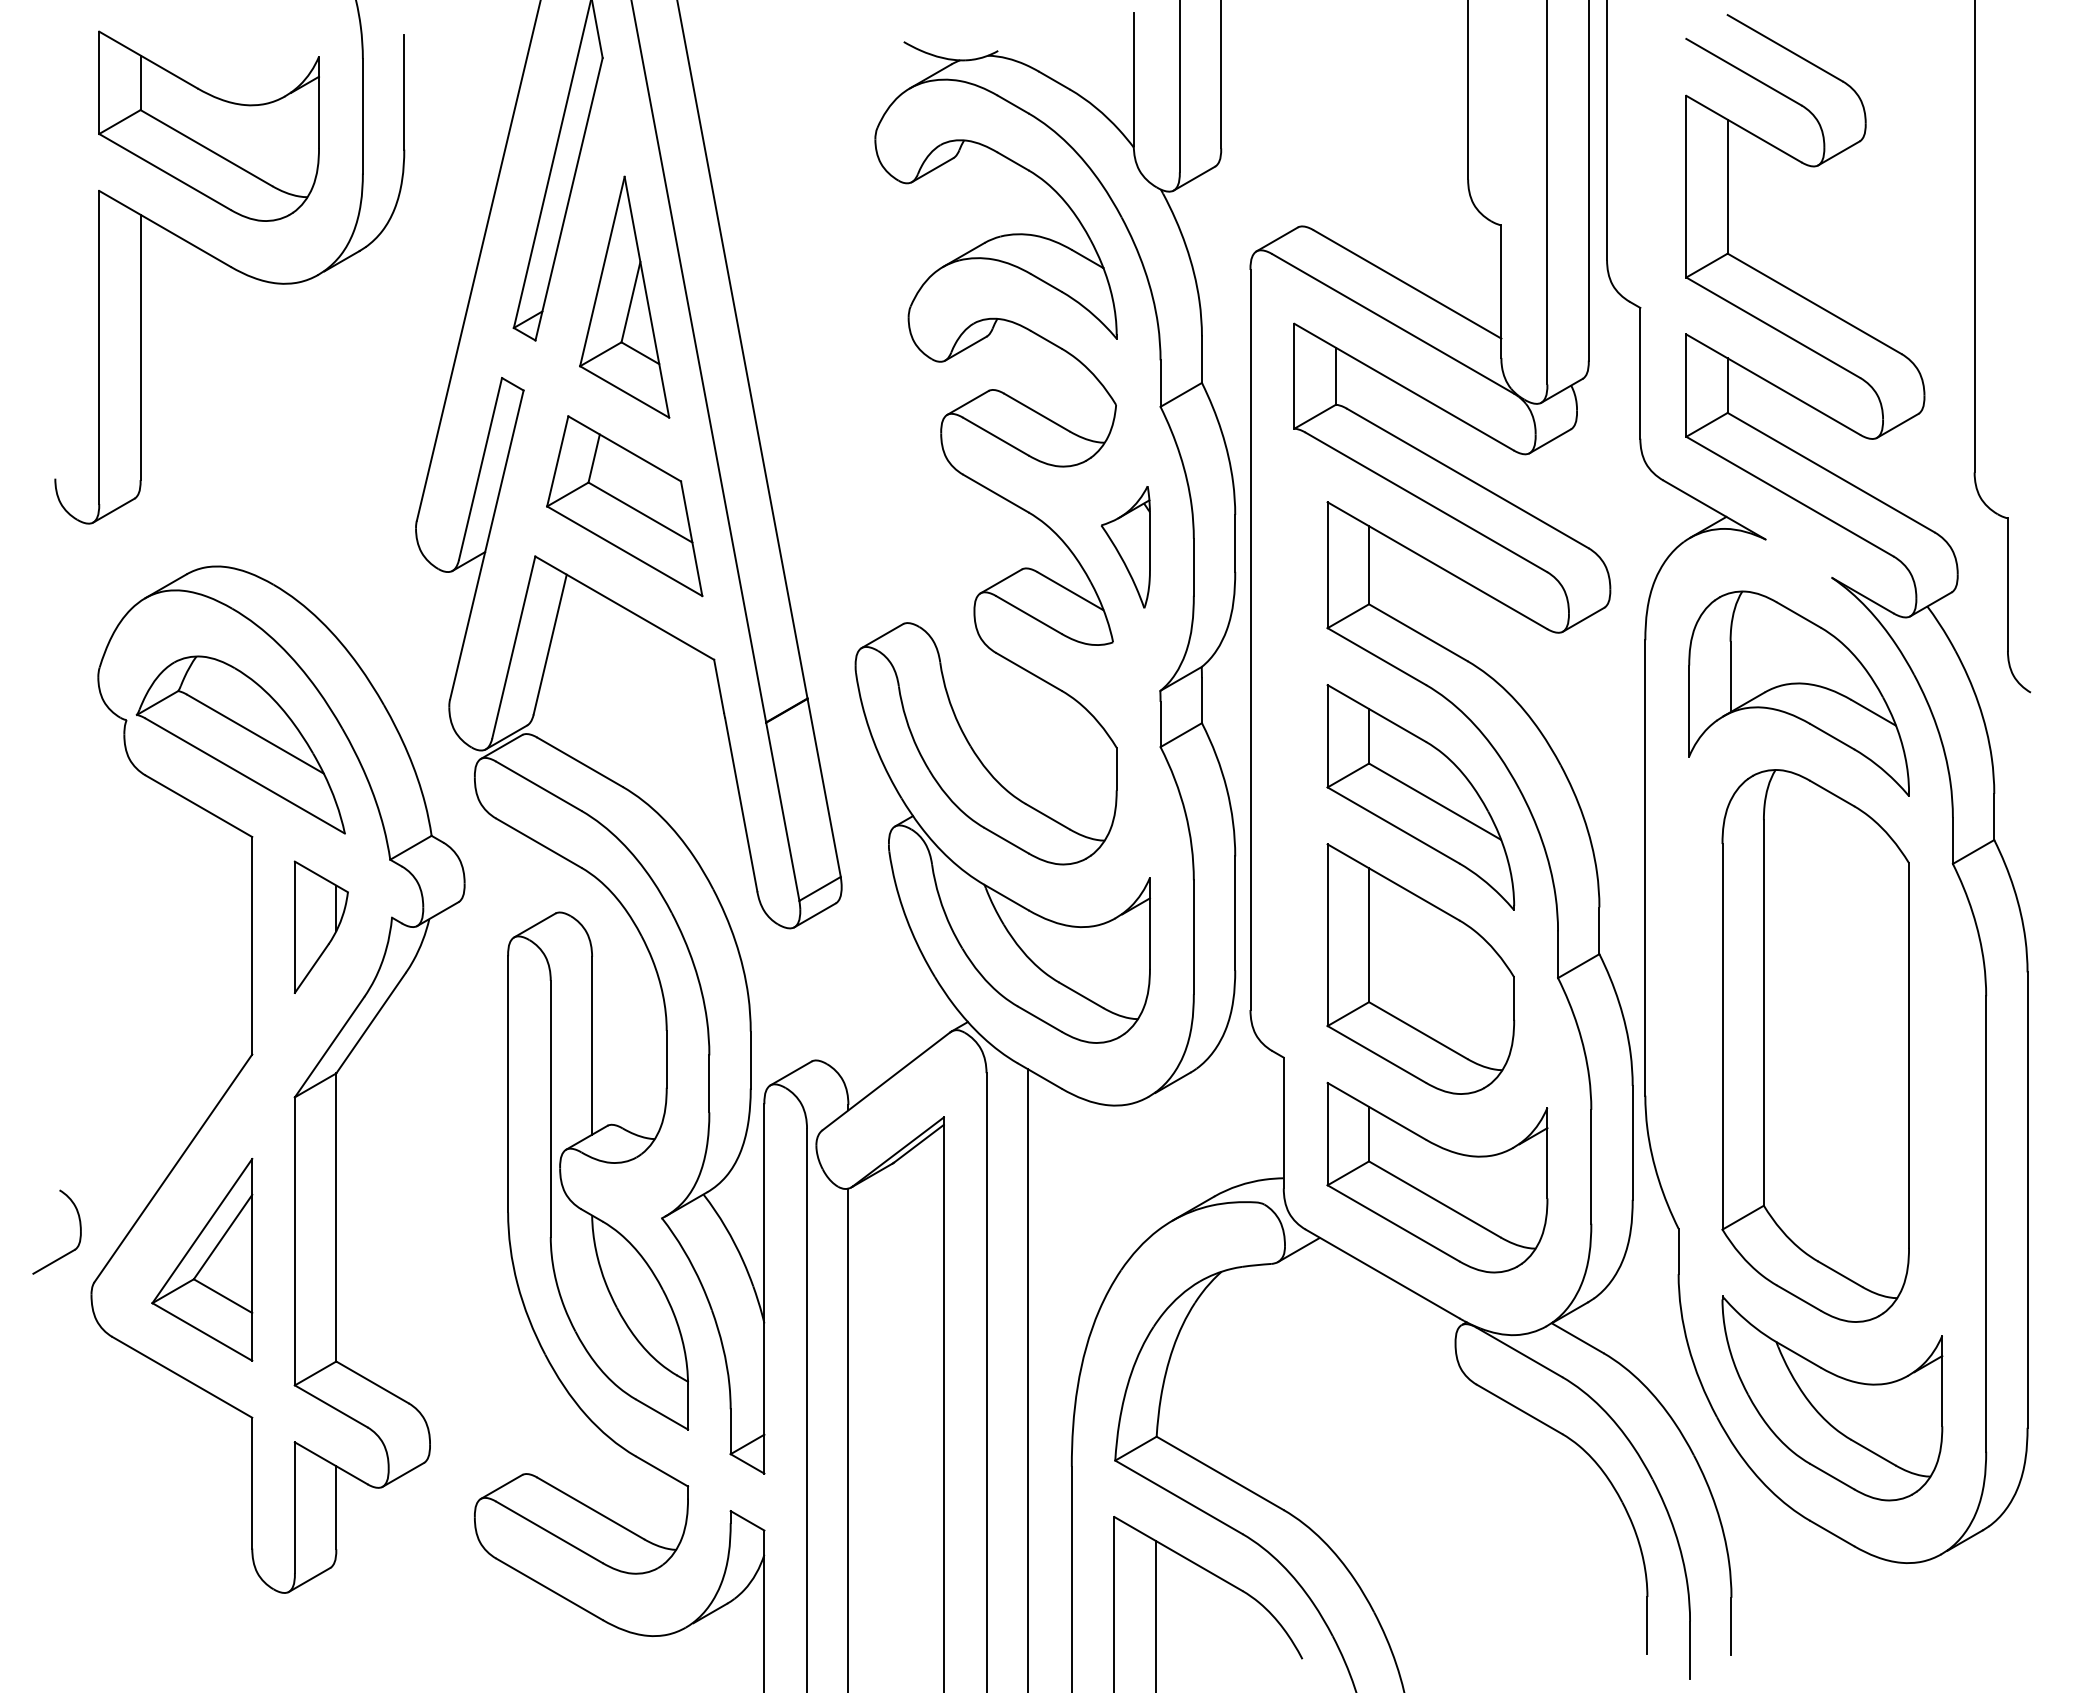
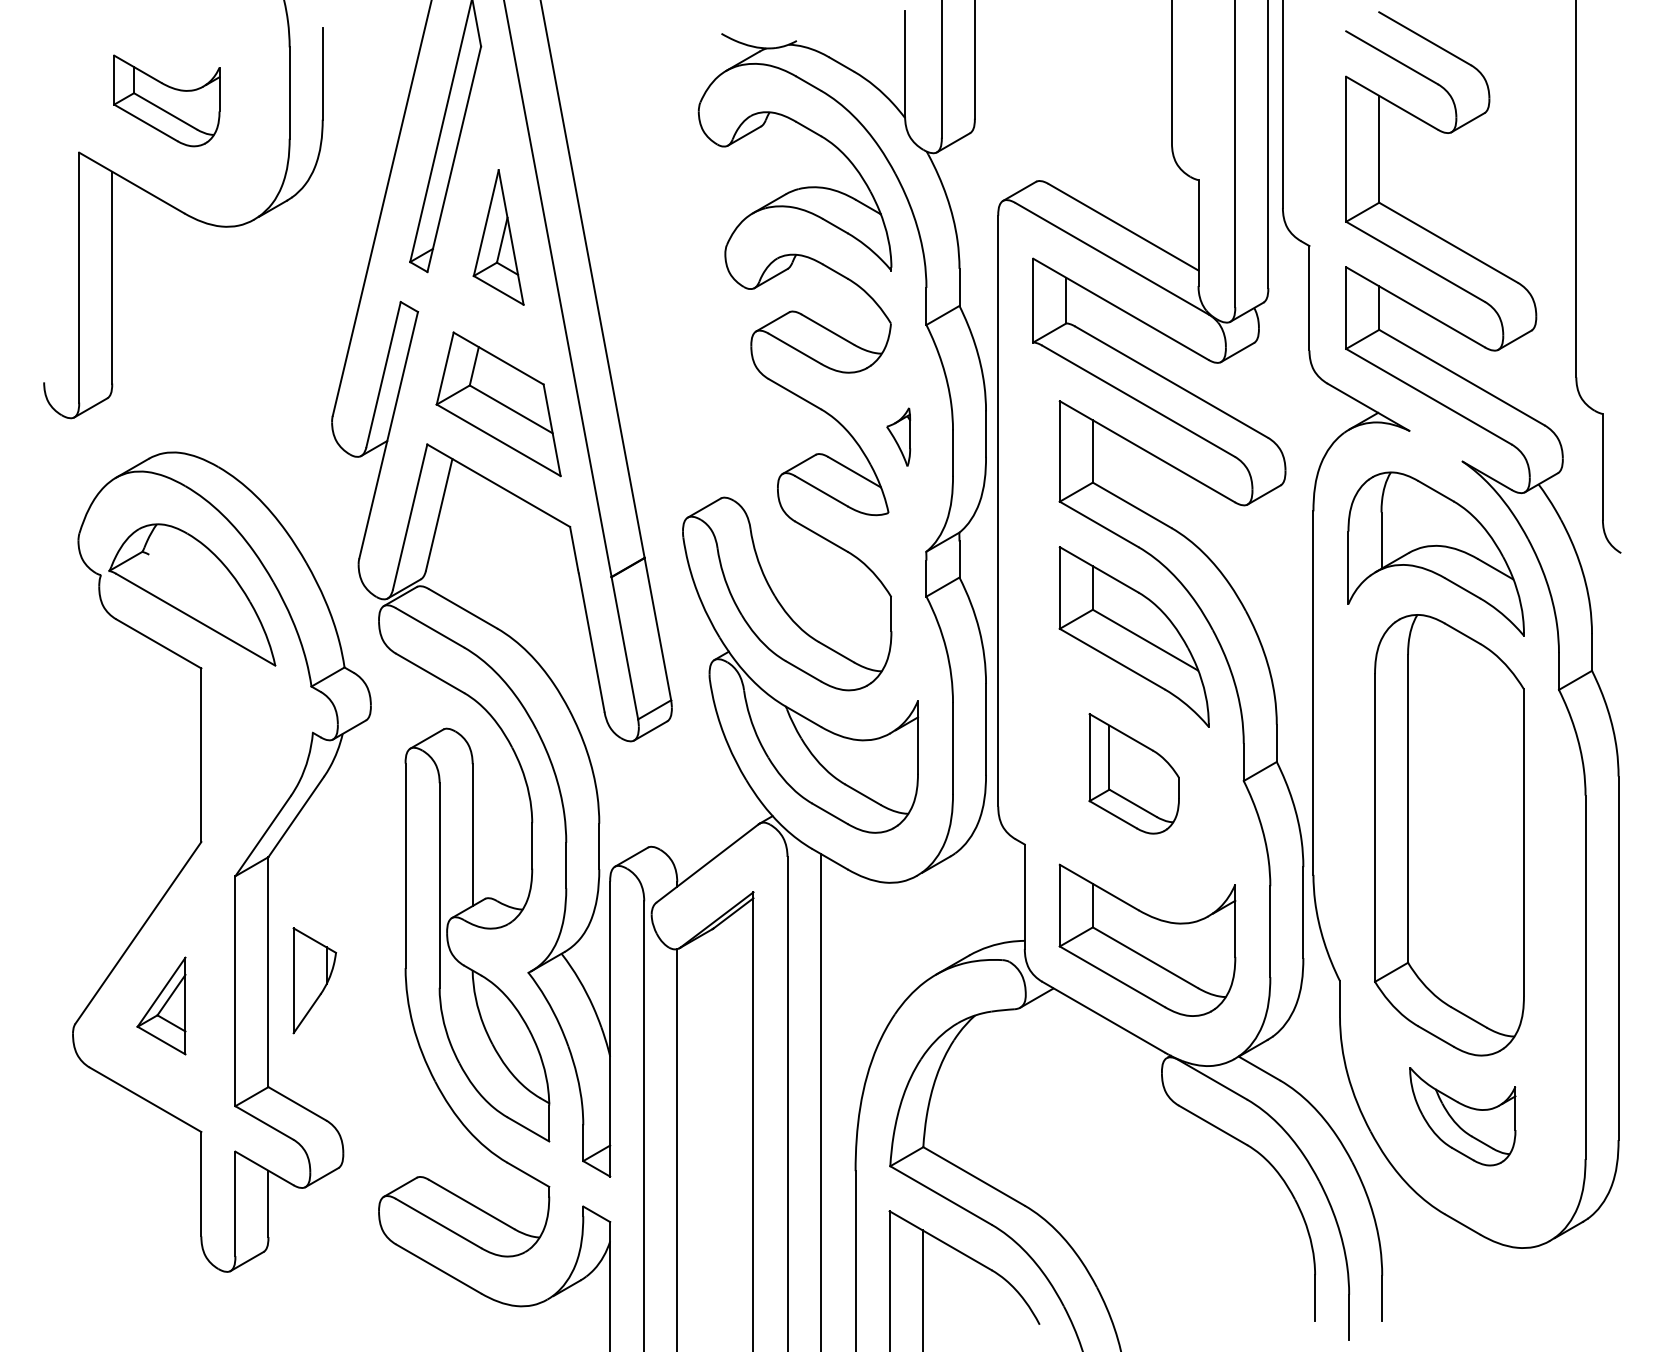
part: (208, 125) -> (166, 100), size x0.6
part: (624, 296) -> (498, 236), size x0.7
part: (1125, 547) -> (898, 437), size x0.6
line: (255, 733) -> (203, 585), removed
part: (320, 926) -> (314, 980), moved
part: (1420, 968) -> (1133, 773), size x0.6
part: (79, 1227) -> (63, 980), removed
part: (202, 1259) -> (161, 1005), size x0.6
part: (1832, 1398) -> (1462, 1116), size x0.6

